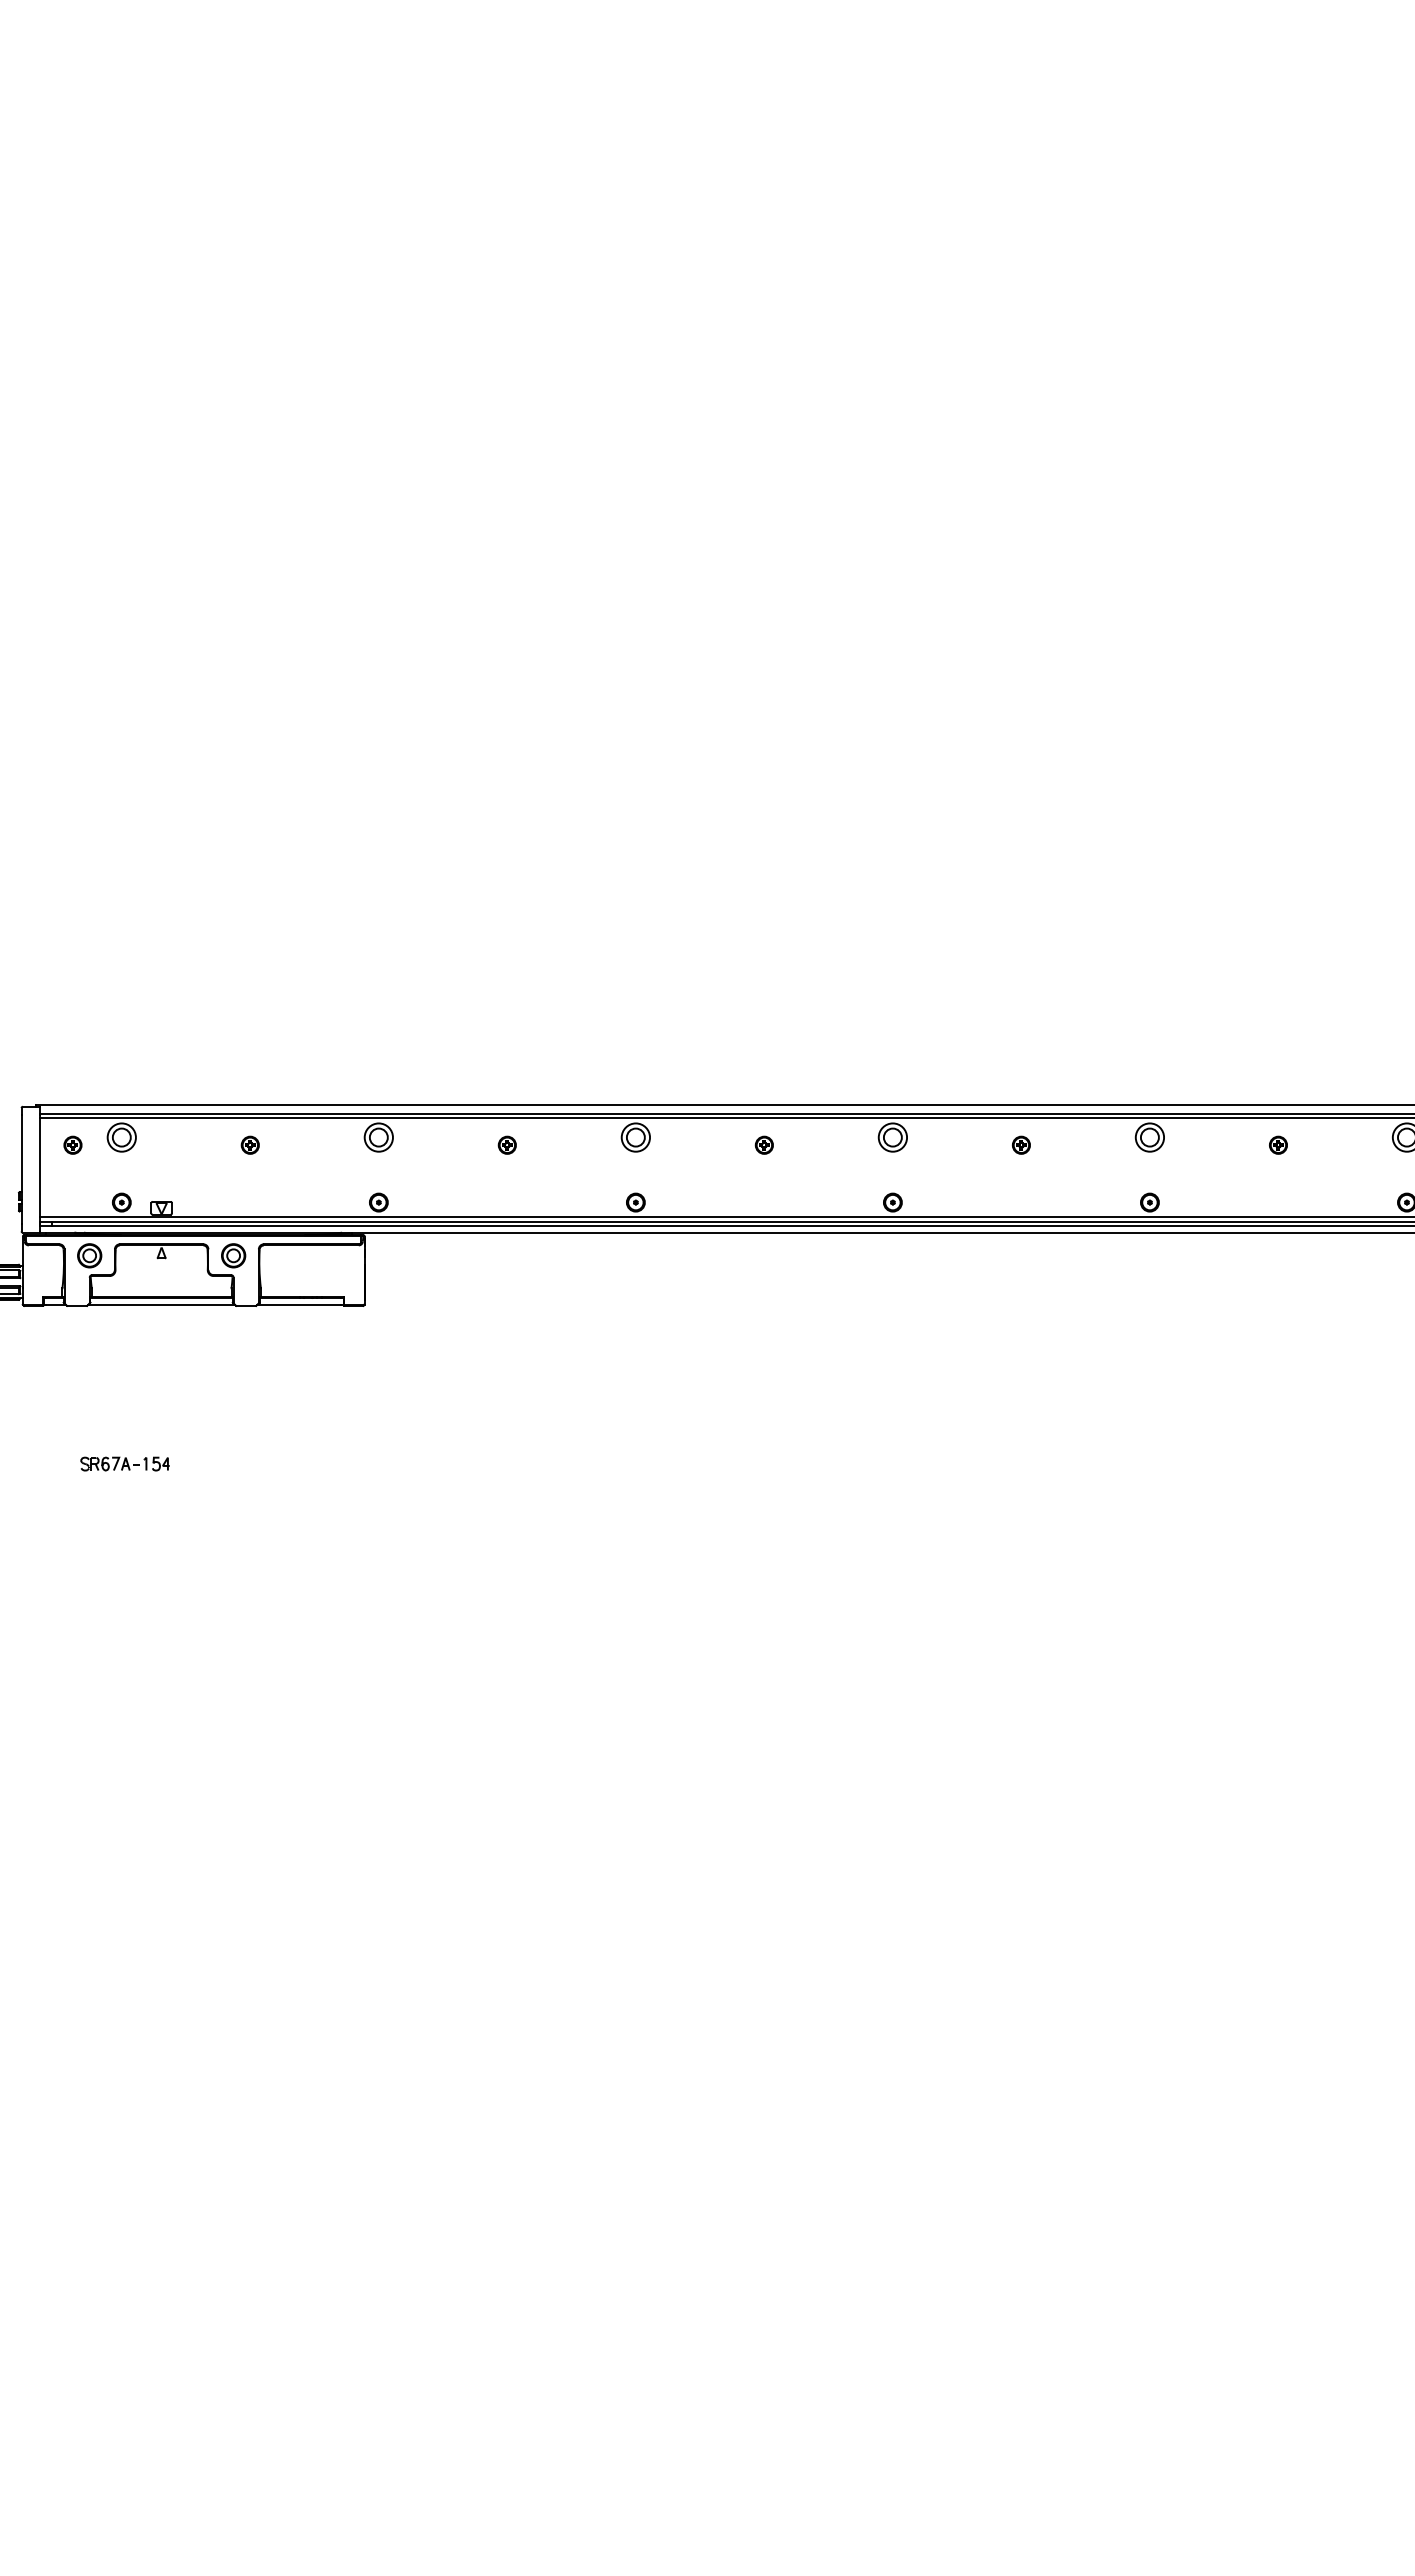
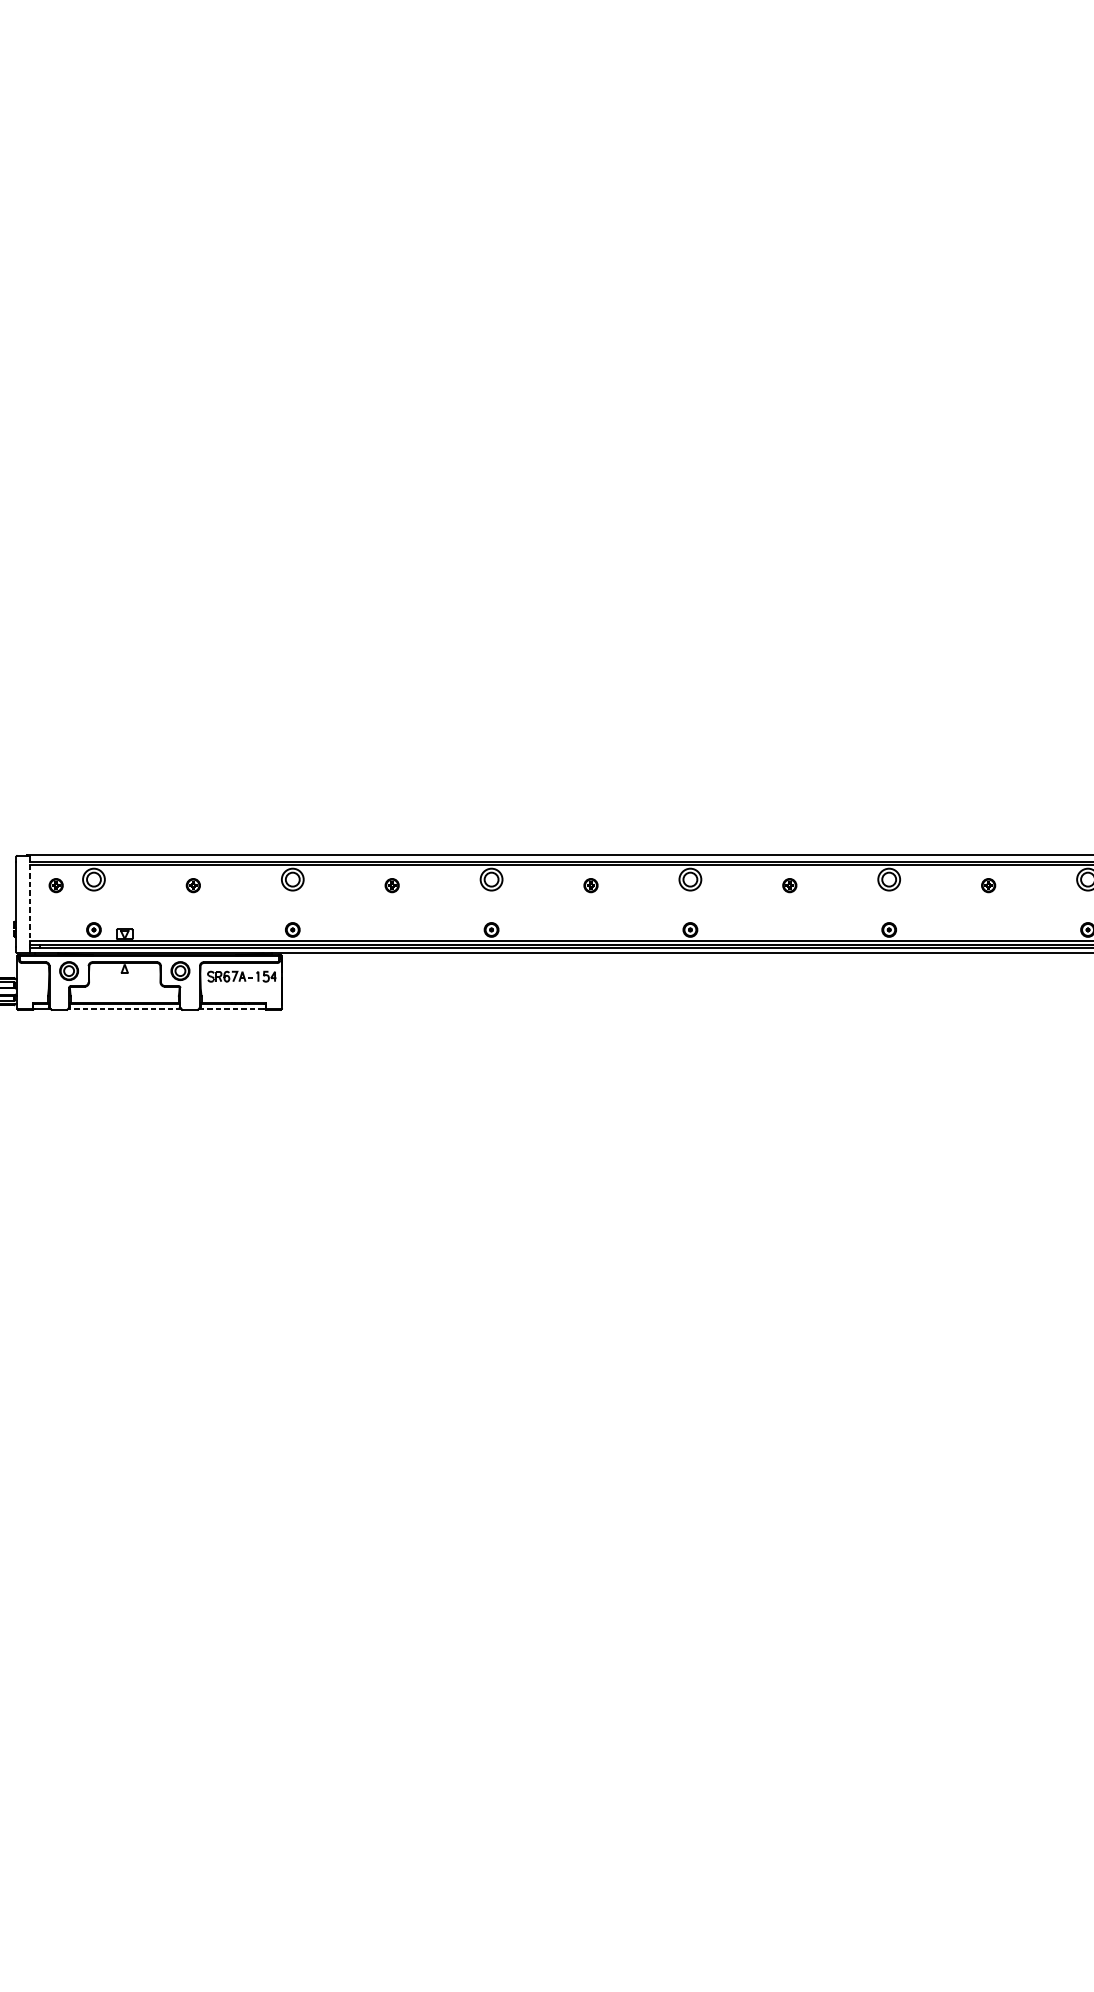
line: (39, 1169) -> (30, 904), solid -> dashed
line: (161, 1304) -> (124, 1008), solid -> dashed
line: (298, 1304) -> (230, 1008), solid -> dashed
part: (124, 1463) -> (241, 976), moved

